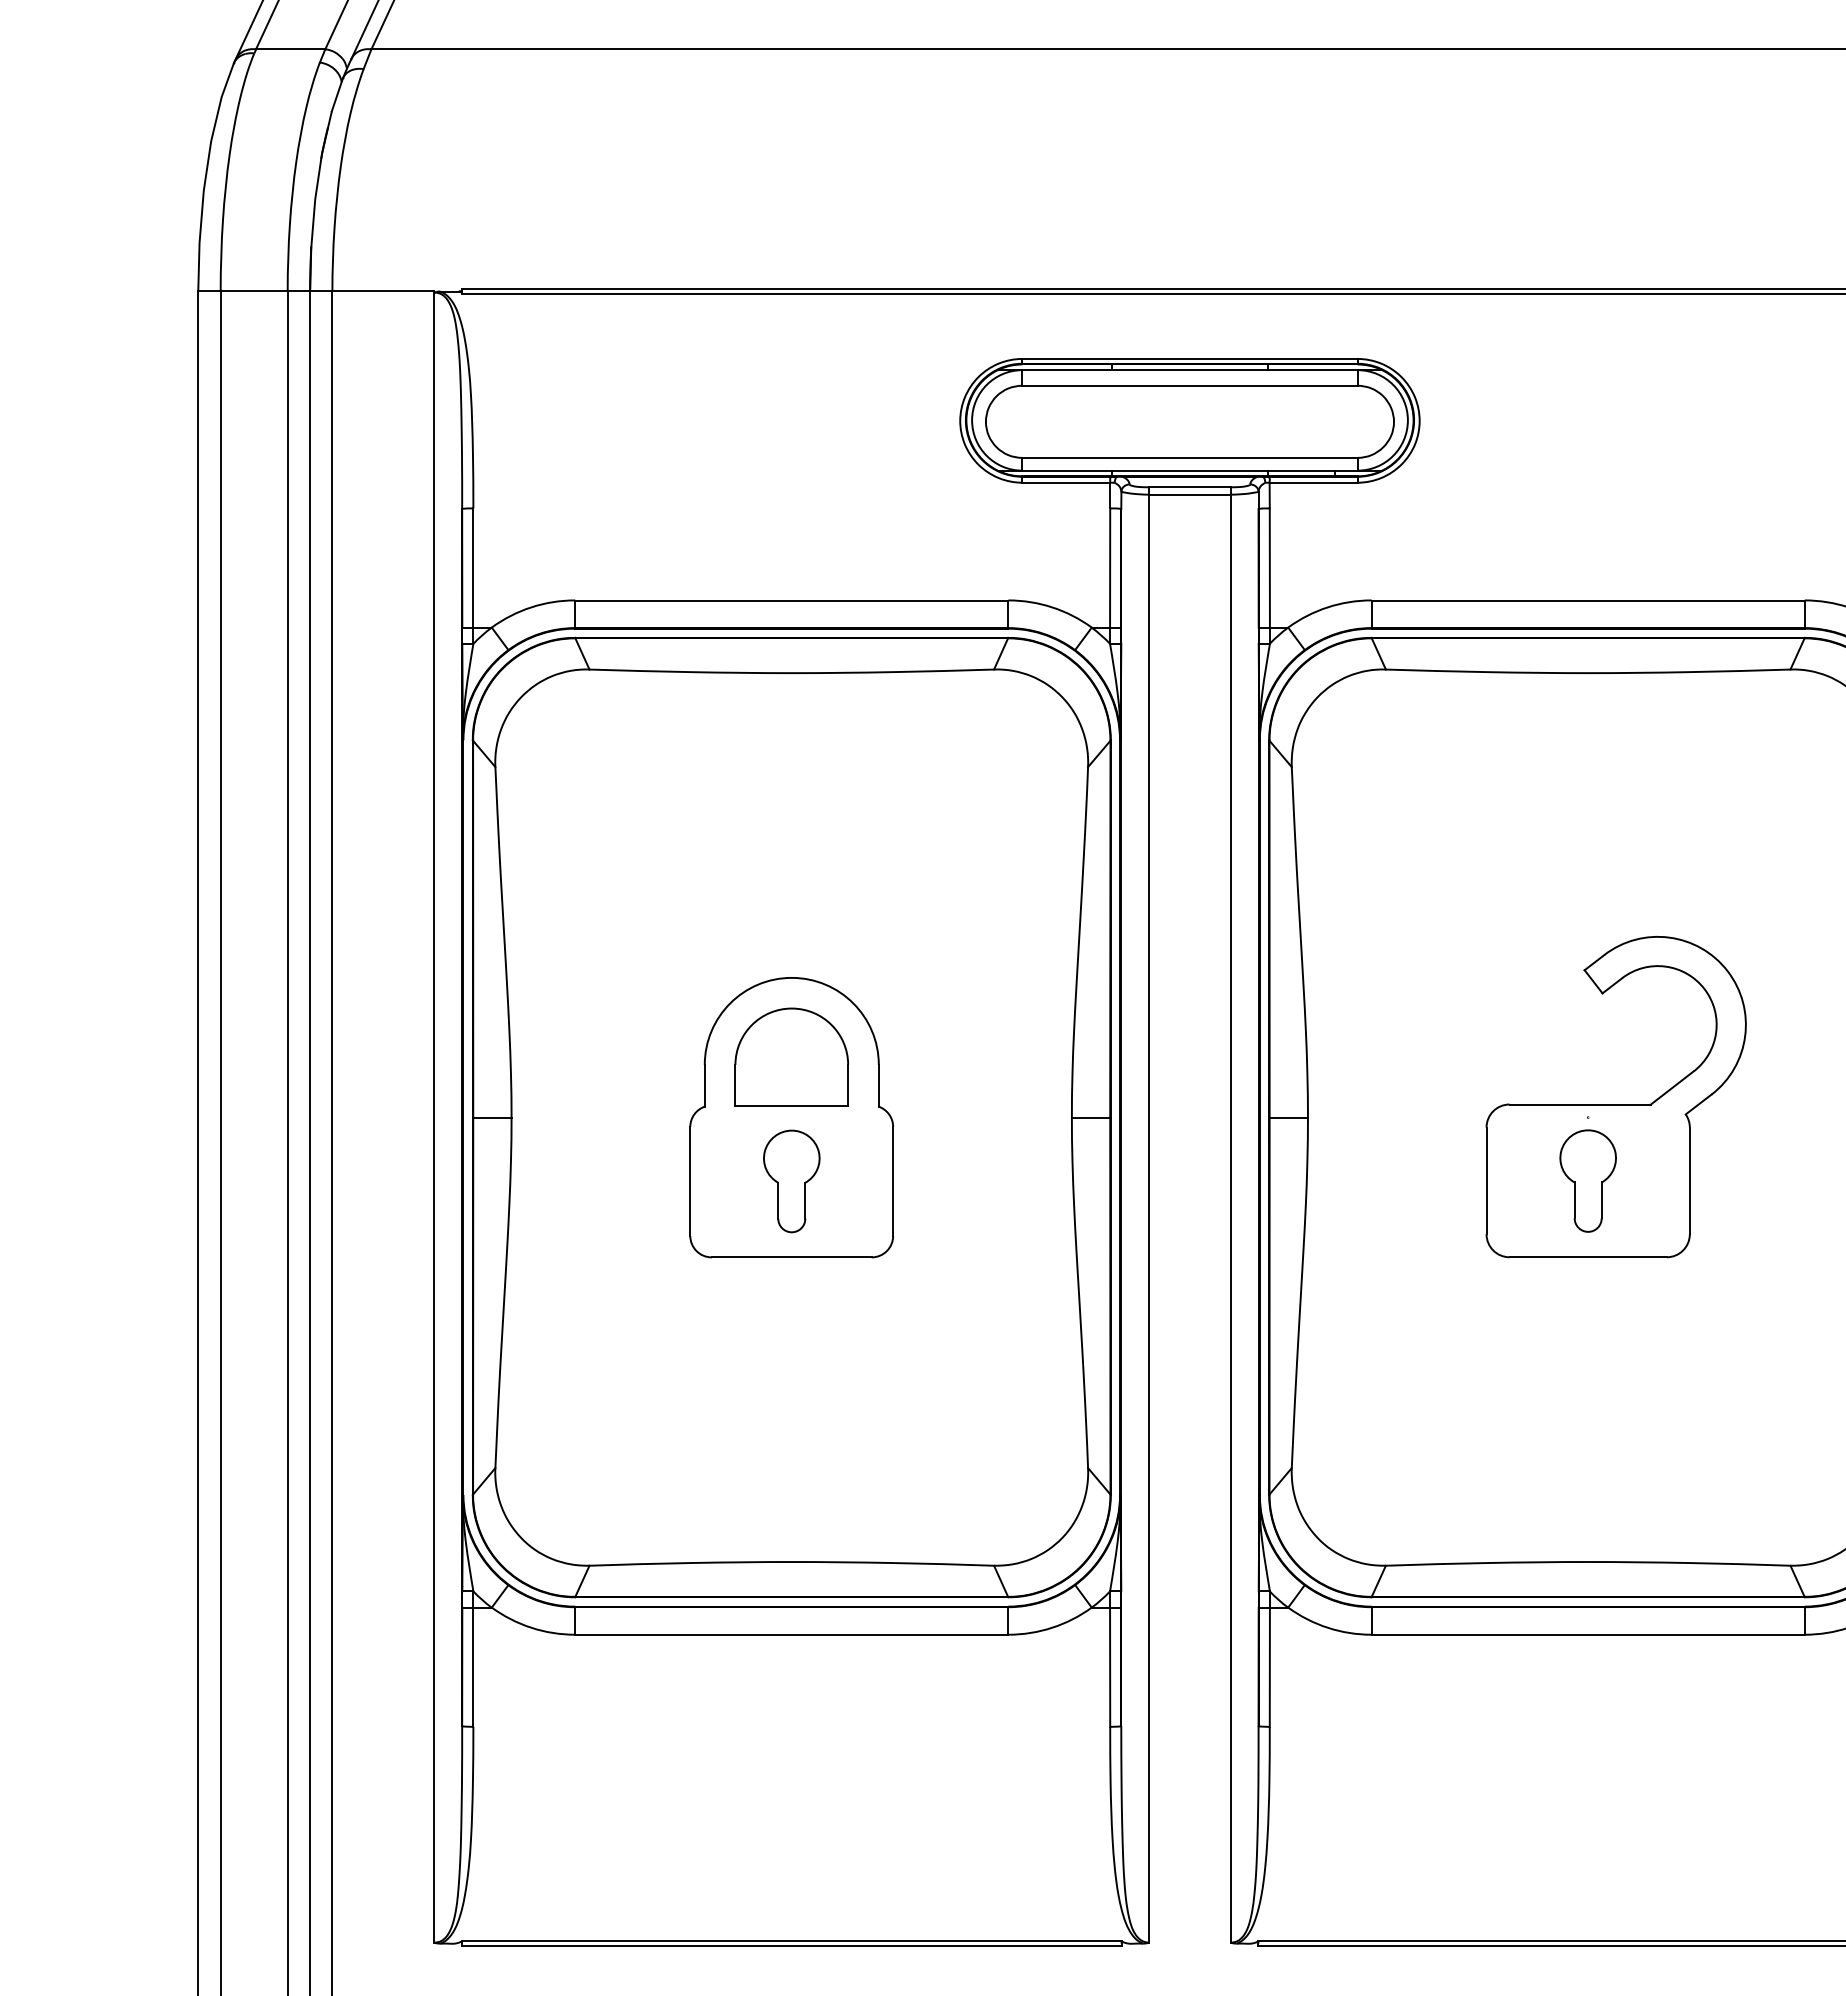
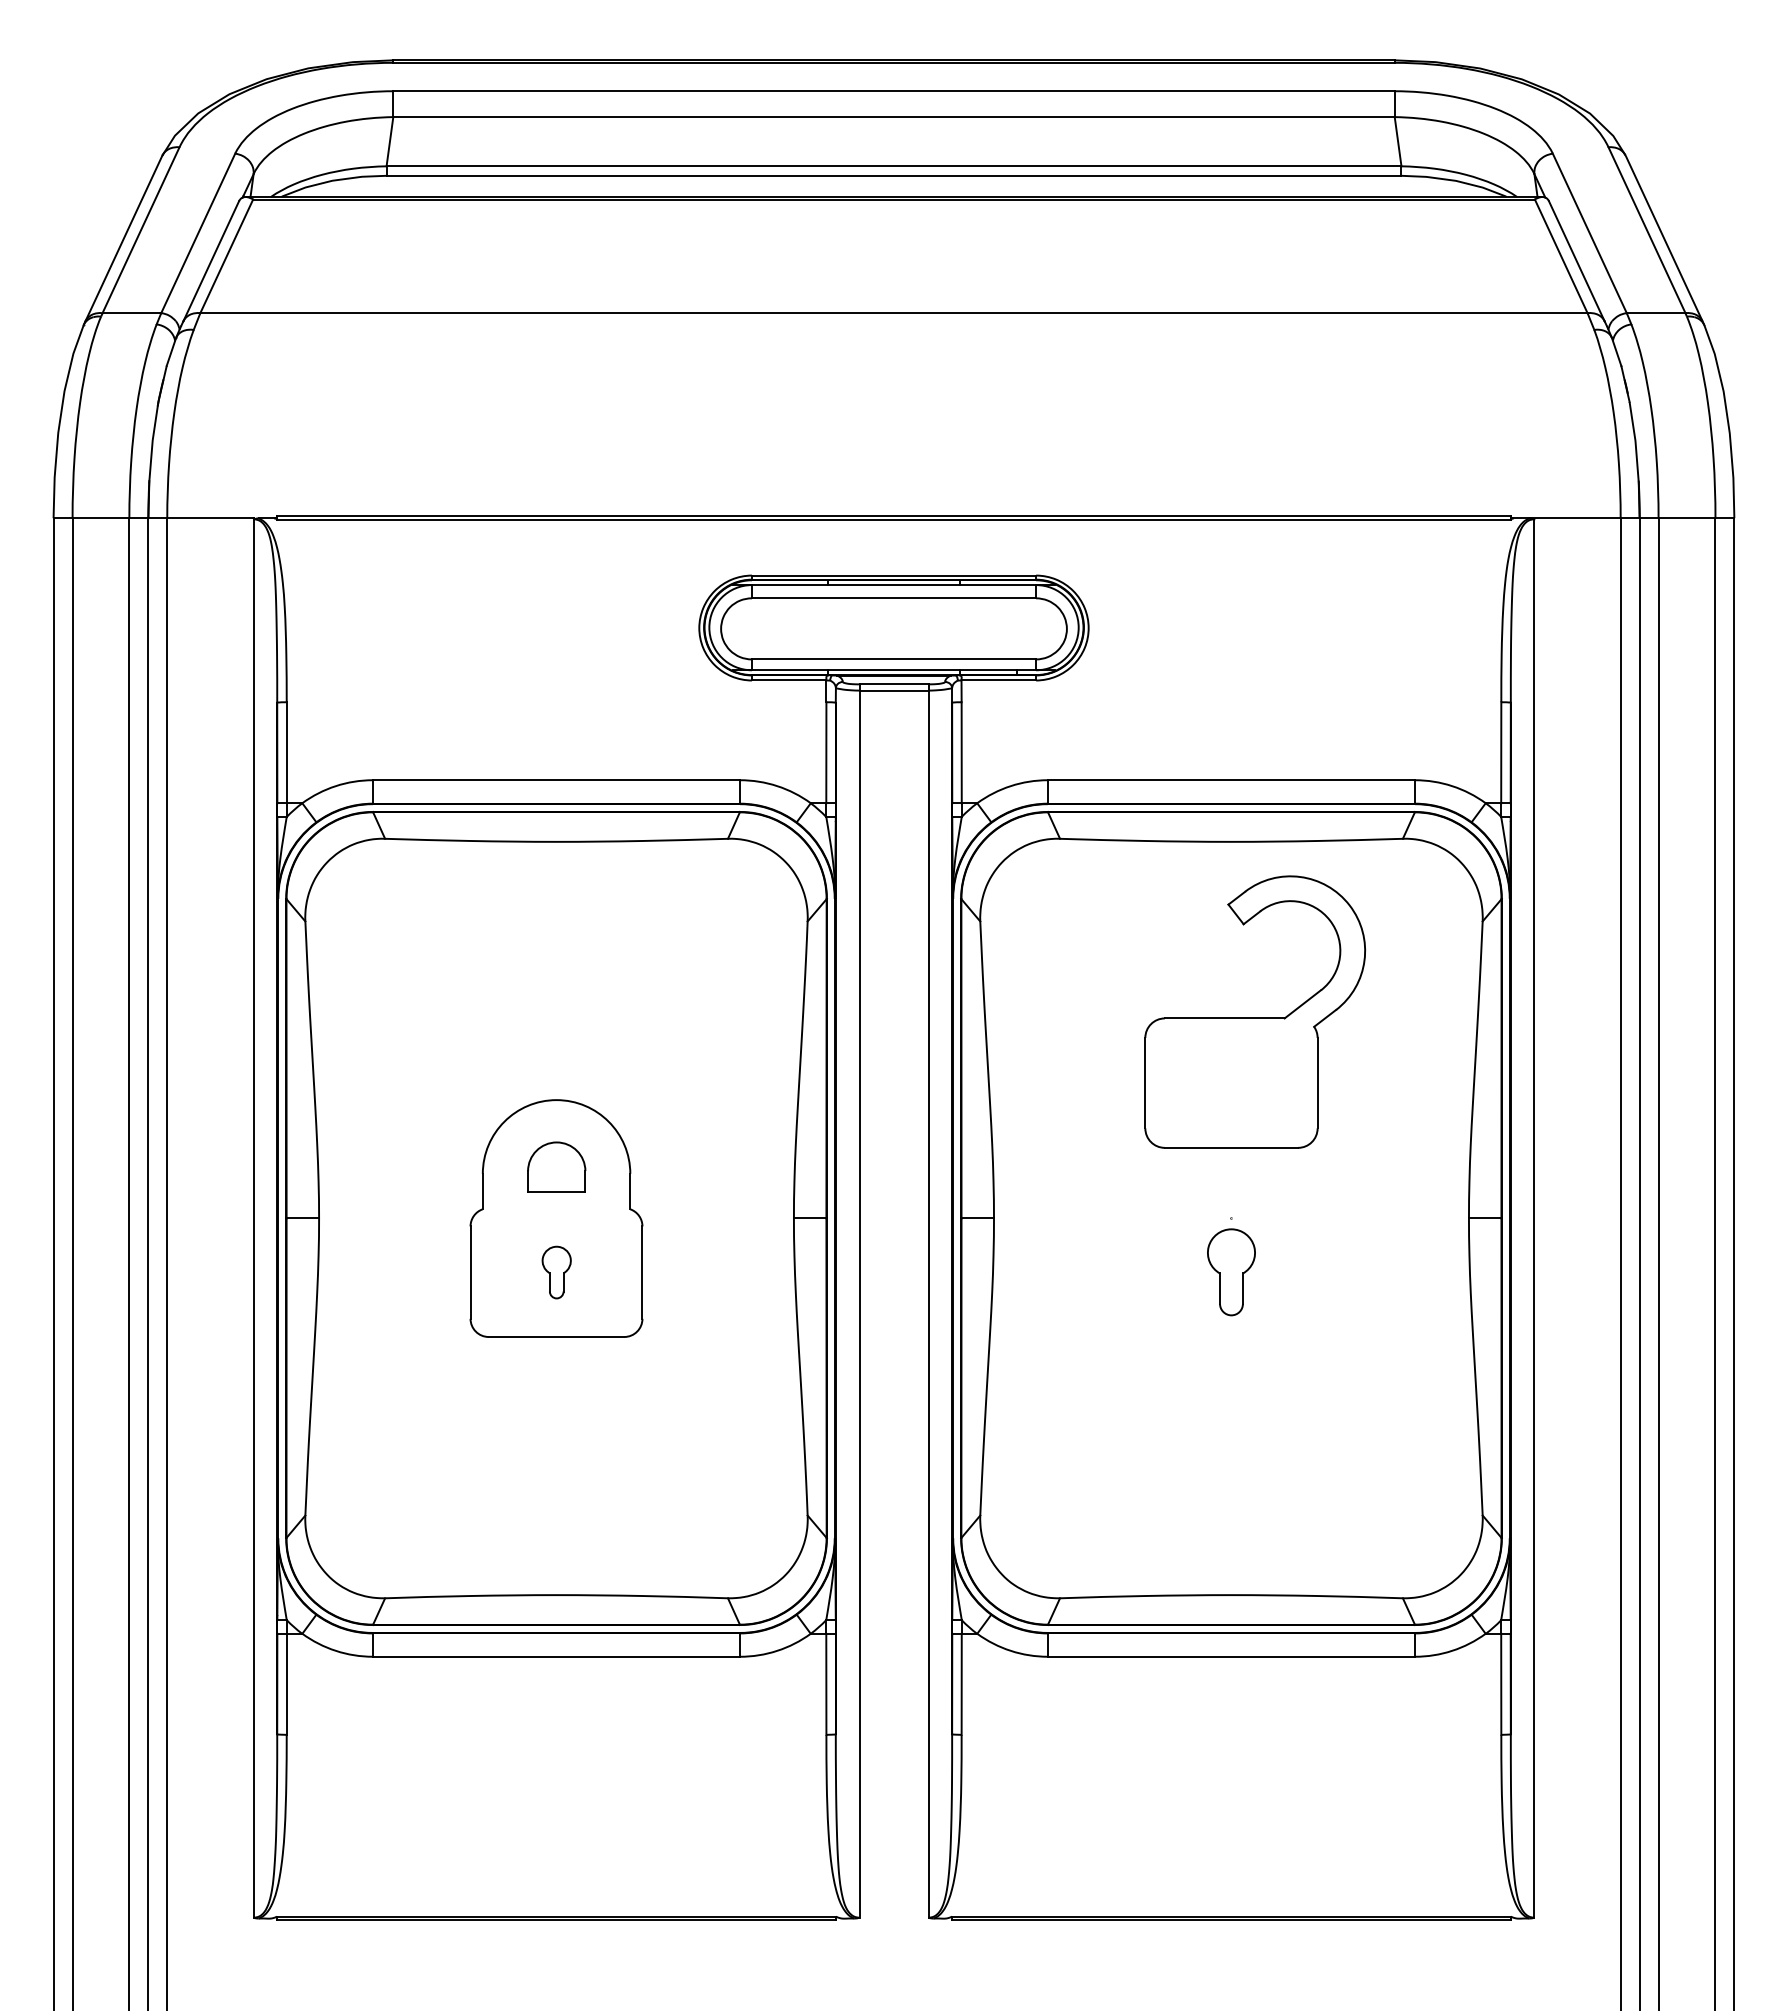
part: (791, 1056) -> (556, 1166), size x0.6
part: (1615, 1096) -> (1254, 1011), moved
part: (791, 1181) -> (556, 1272), size x0.6

